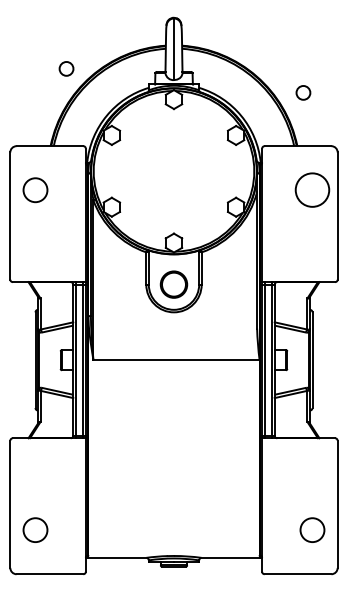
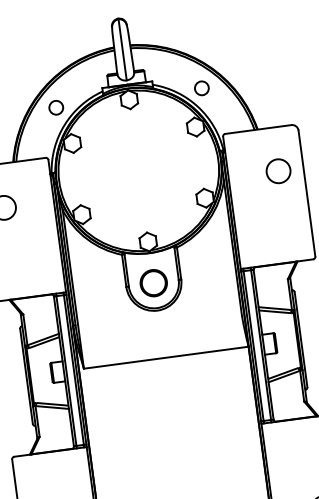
circle: (66, 68) -> (56, 107), moved
circle: (303, 92) -> (201, 87), moved
circle: (312, 190) -> (278, 171), size x0.71

